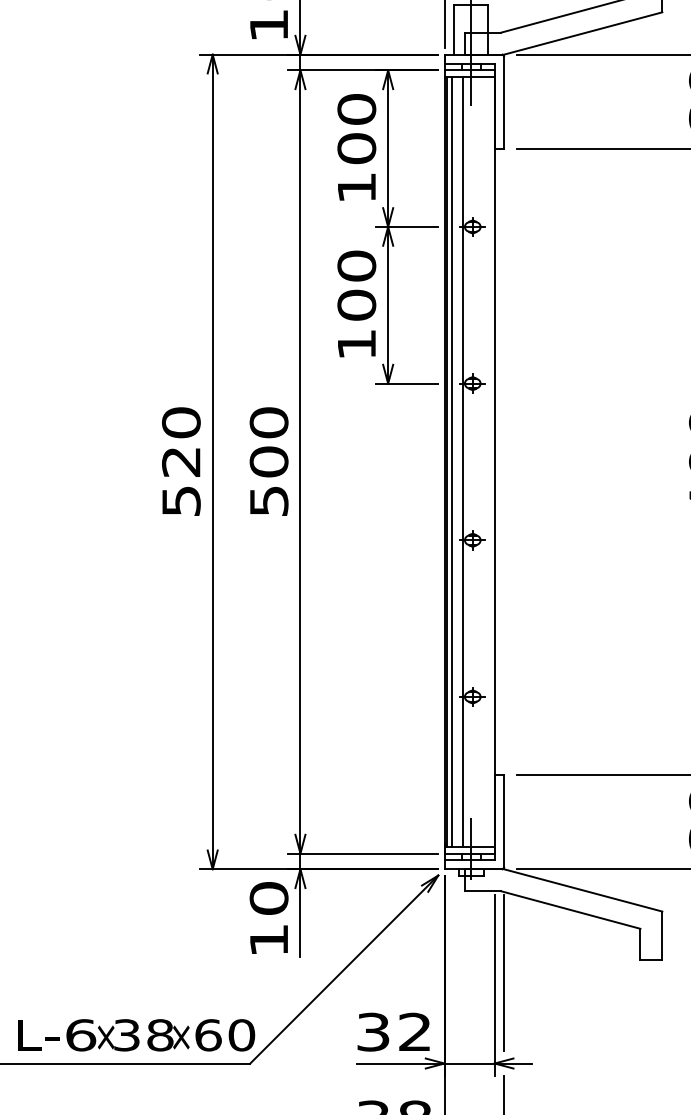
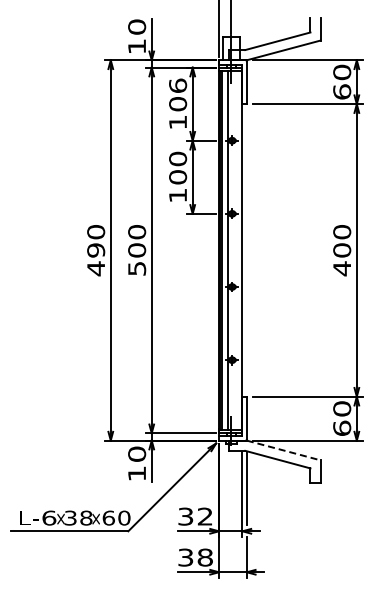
text: (355, 108) -> (177, 85), 100 -> 106
text: (182, 481) -> (96, 259), 520 -> 490
line: (584, 890) -> (284, 450), solid -> dashed

